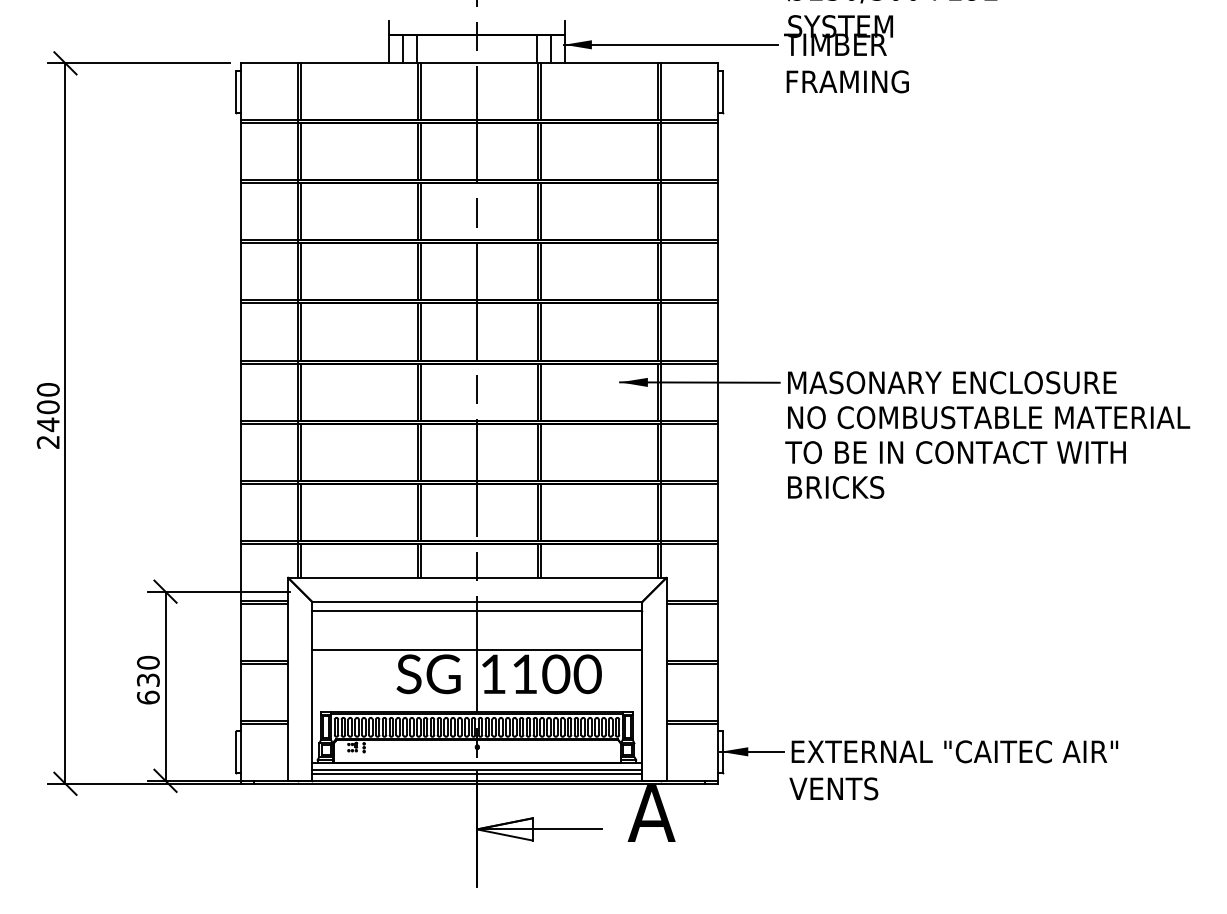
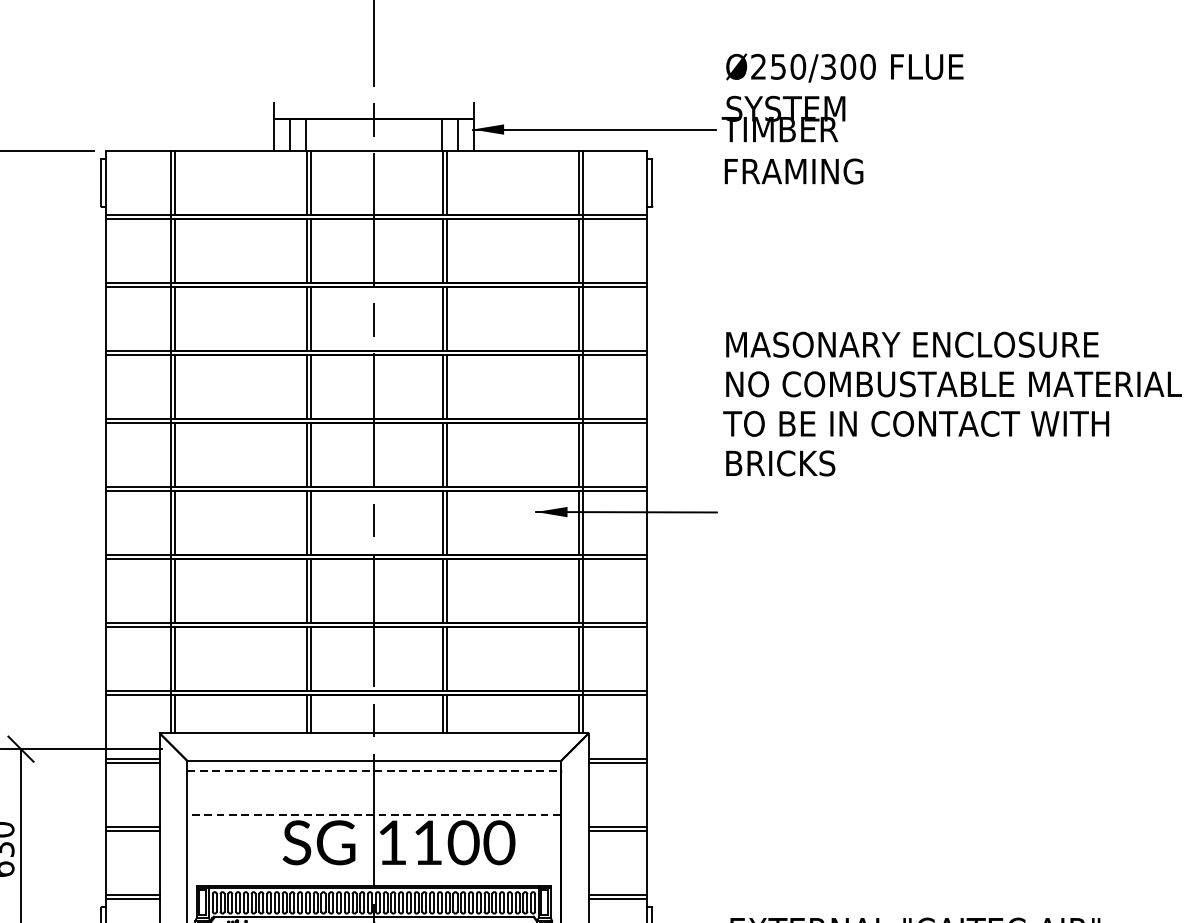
text: (987, 434) -> (952, 403), moved
line: (477, 610) -> (374, 770), solid -> dashed
line: (477, 649) -> (374, 814), solid -> dashed

